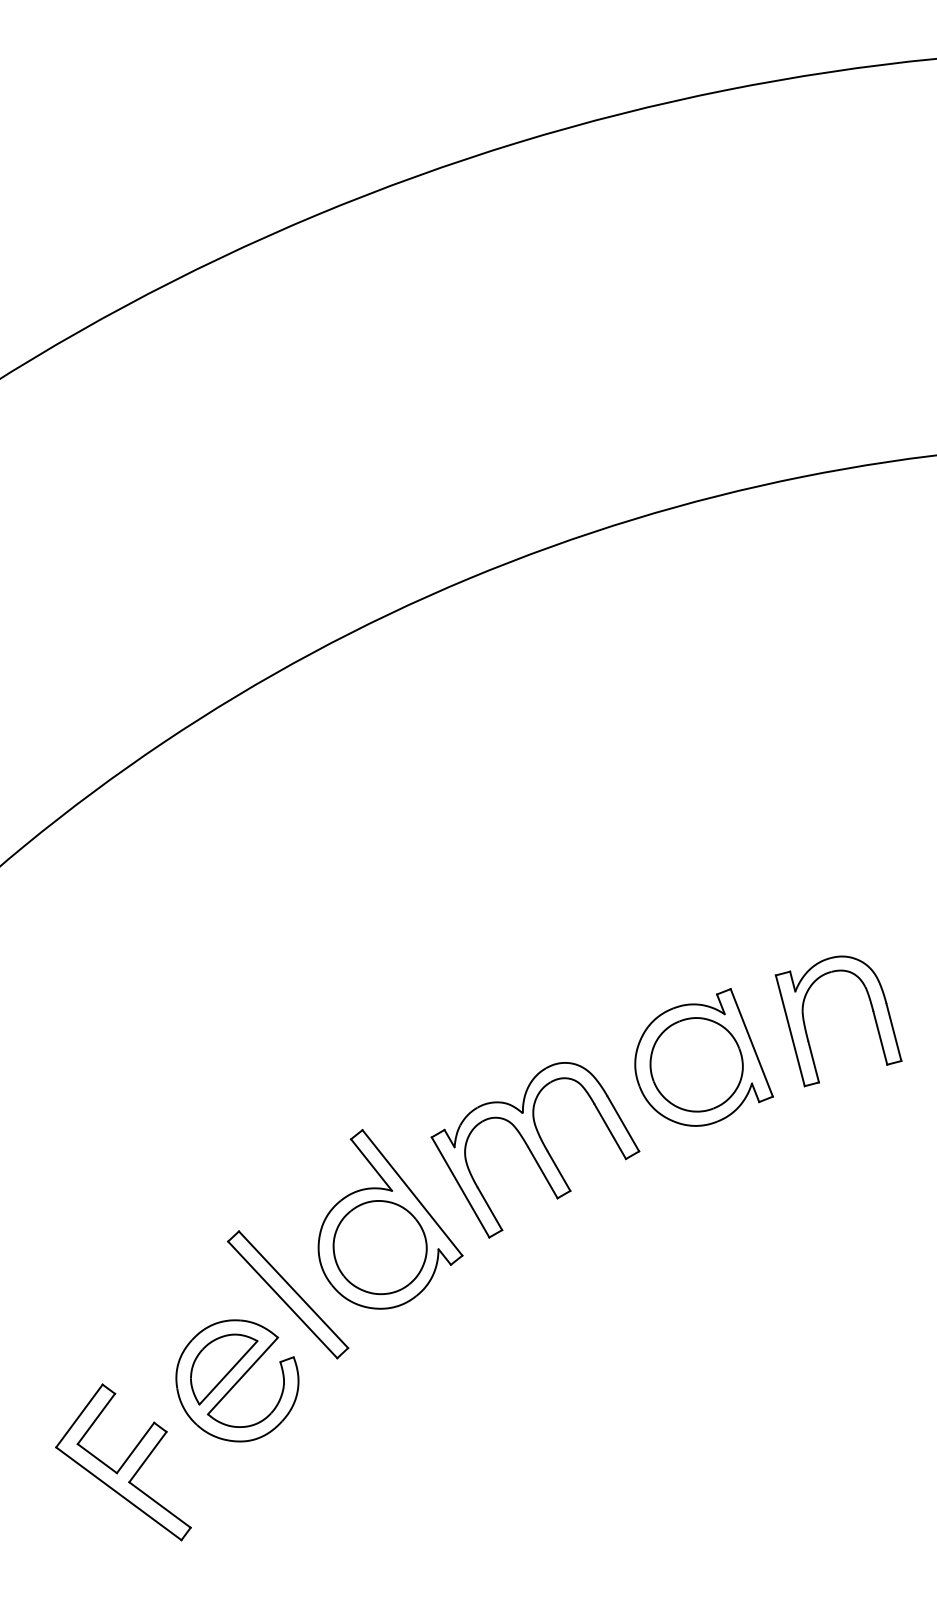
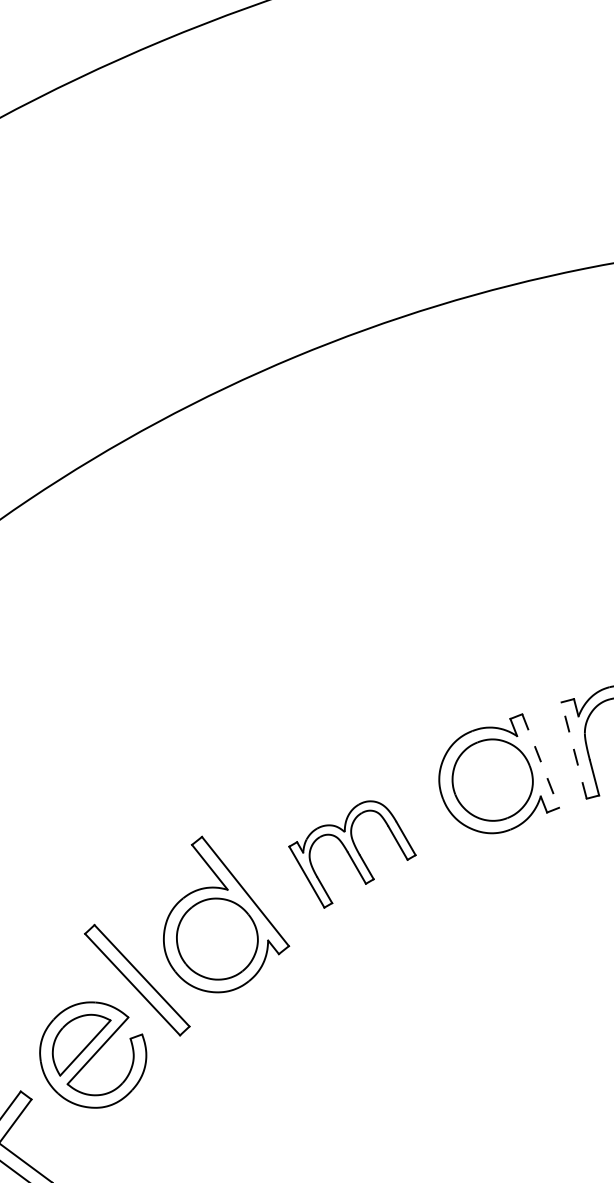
line: (790, 1030) -> (574, 750), solid -> dashed
line: (751, 1042) -> (540, 760), solid -> dashed
part: (535, 1150) -> (352, 854), size x0.7

